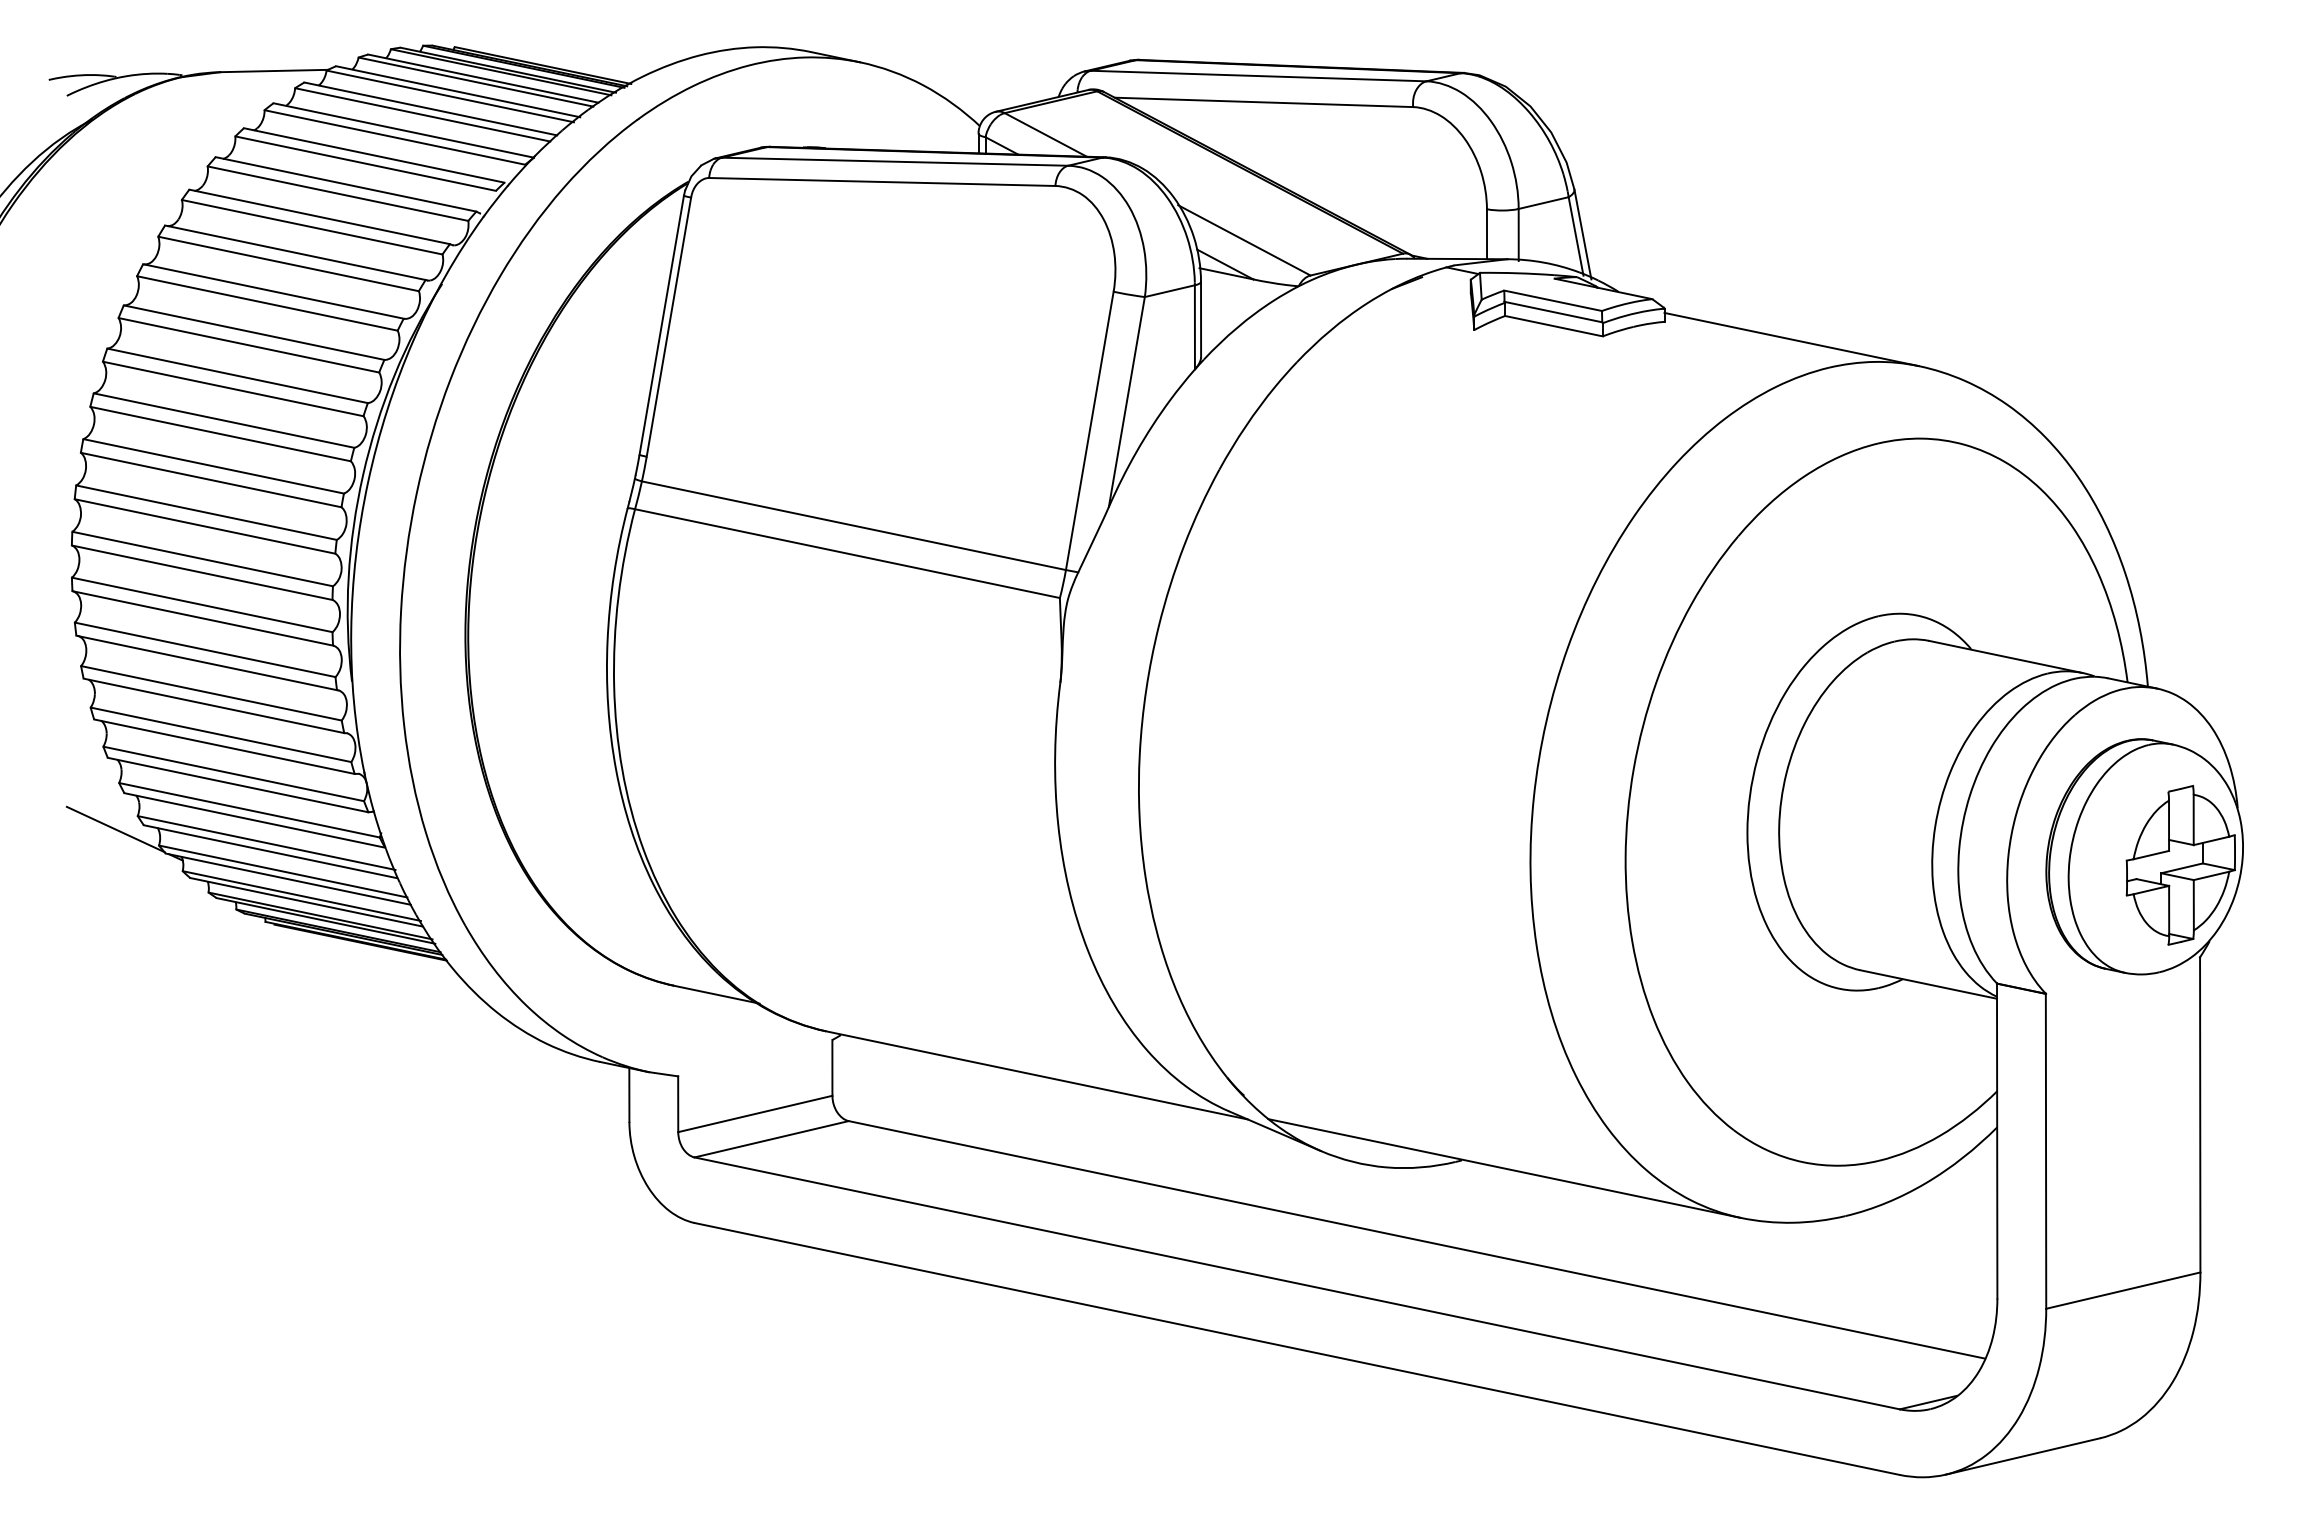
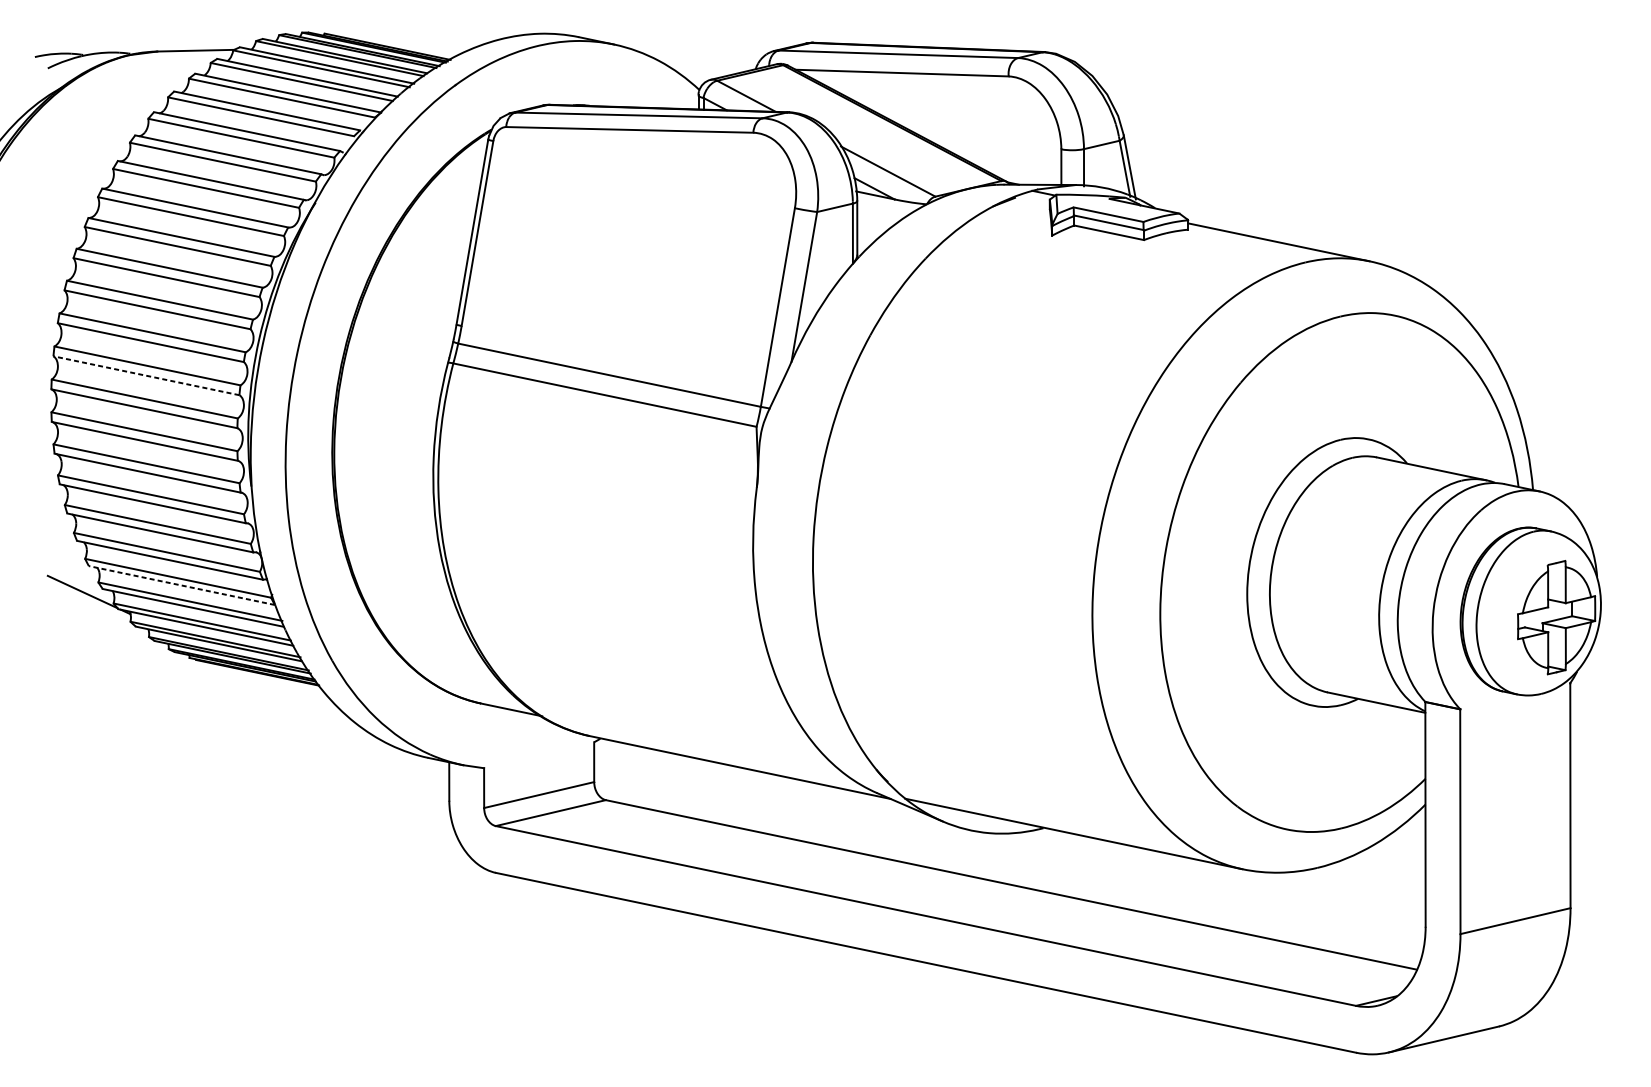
line: (204, 526) -> (146, 375), solid -> dashed
line: (254, 820) -> (181, 585), solid -> dashed

